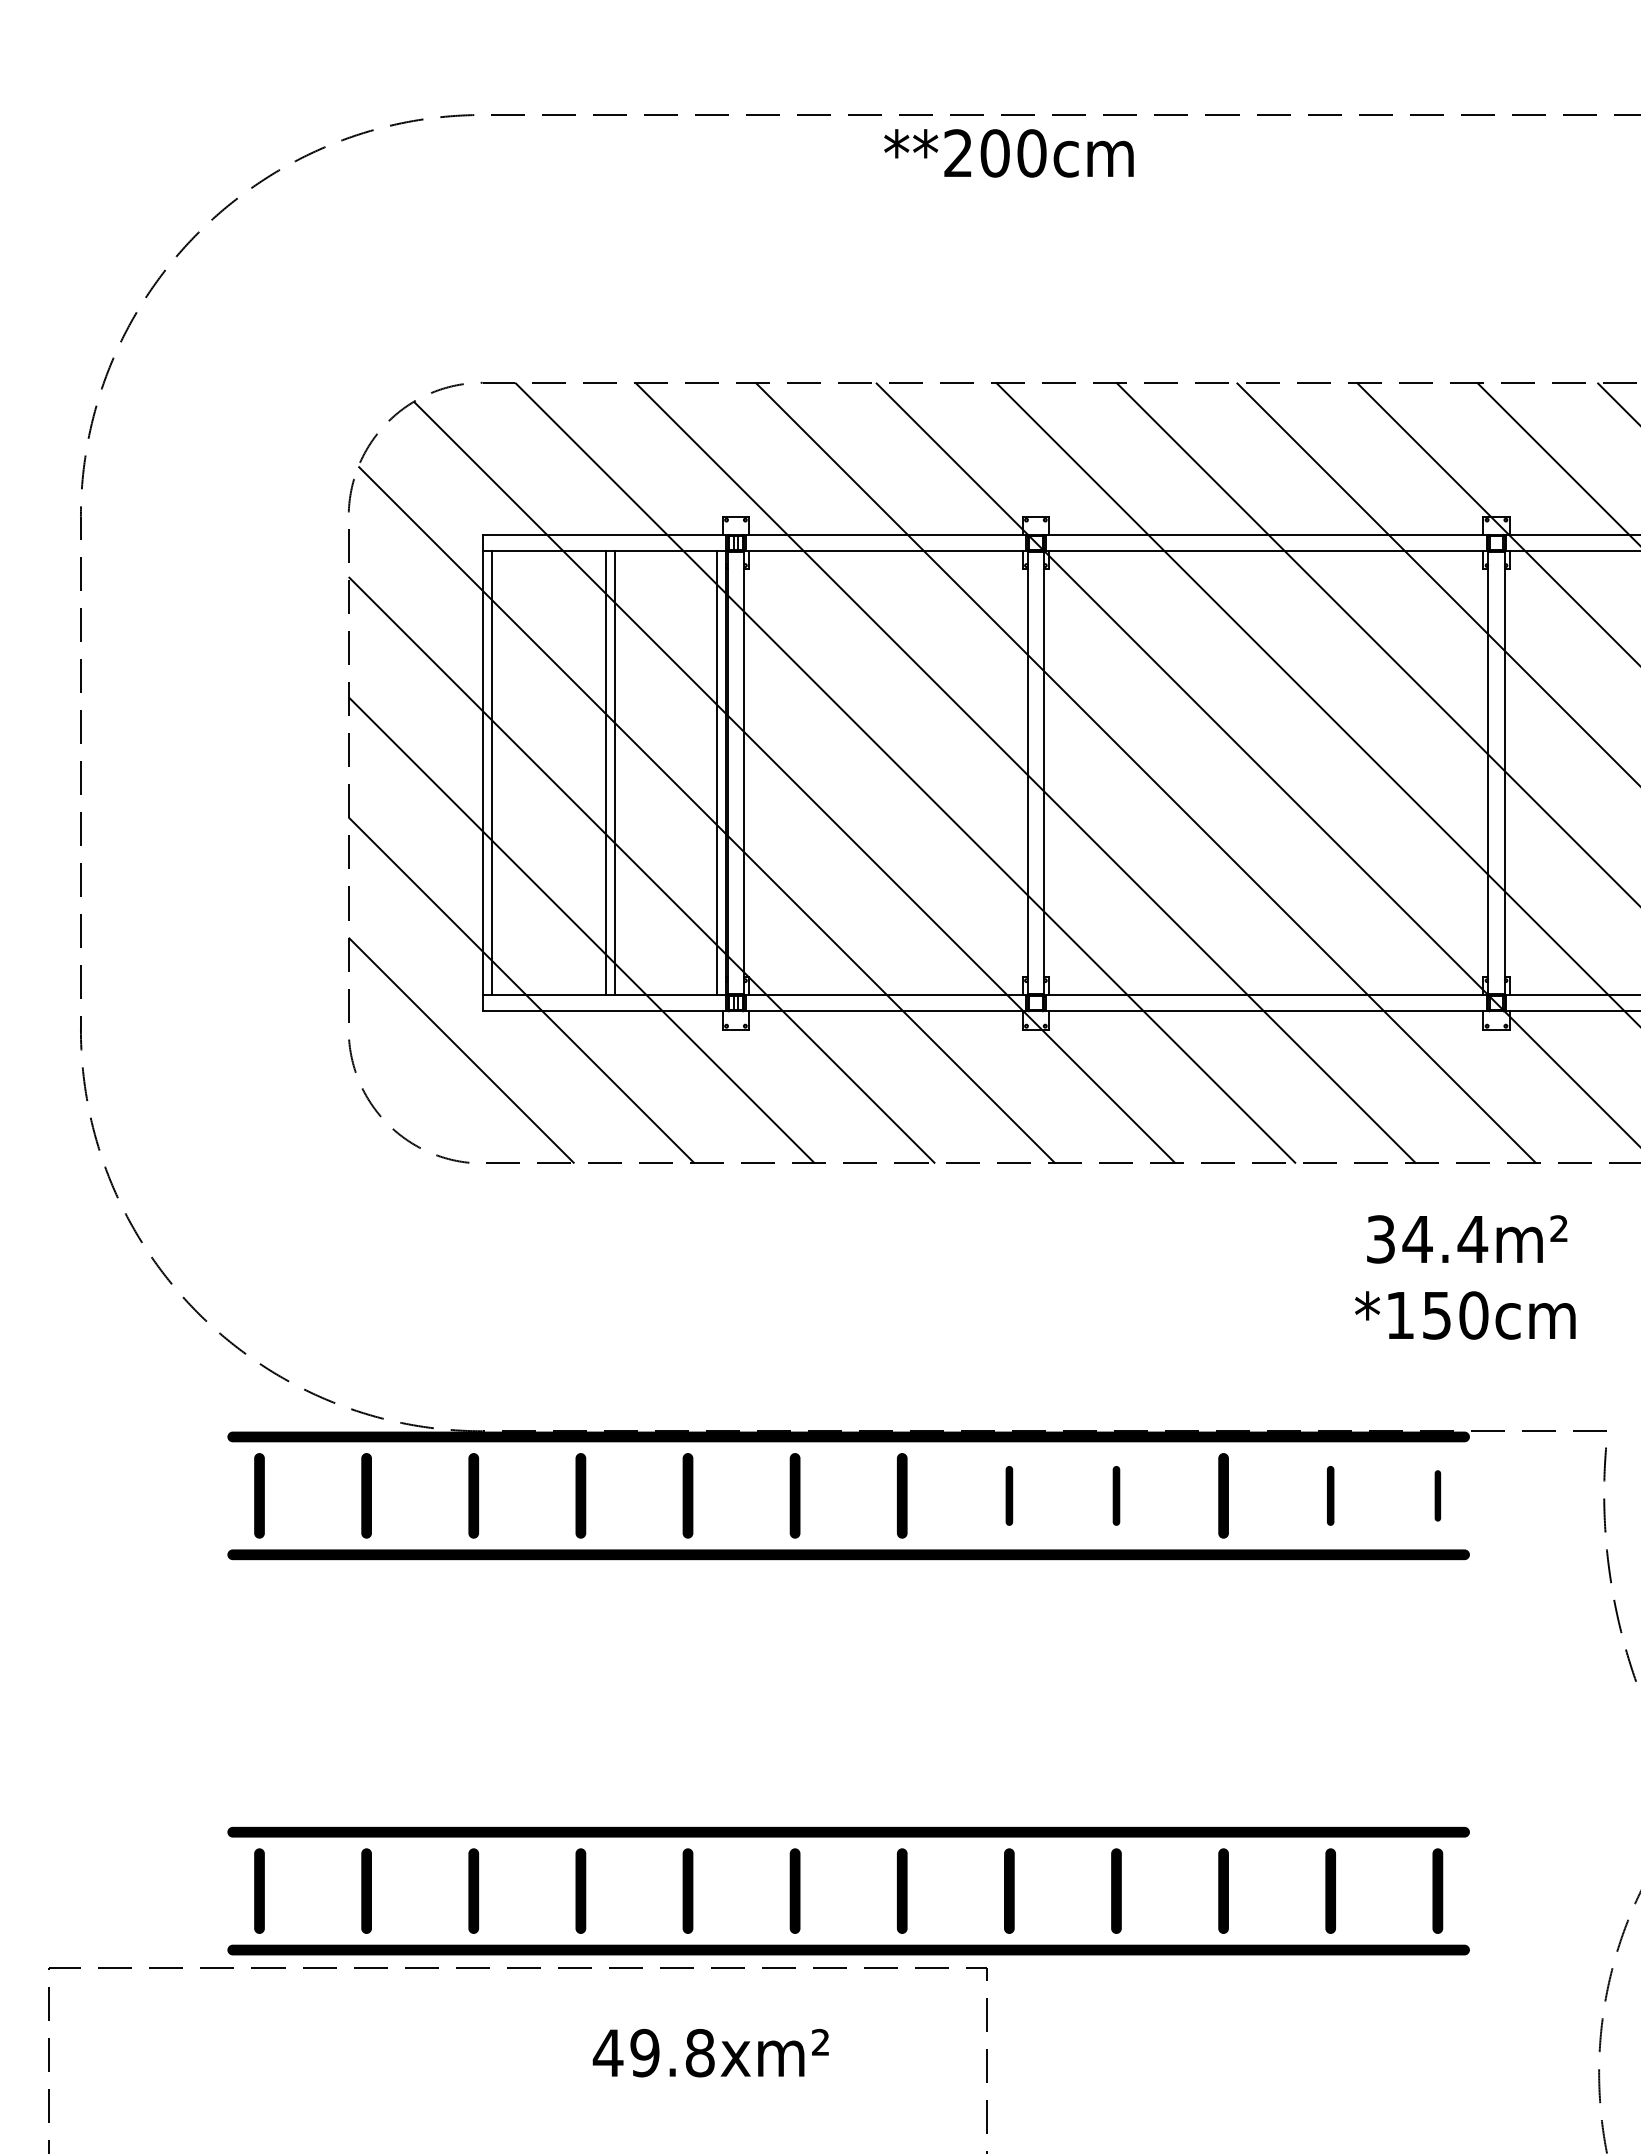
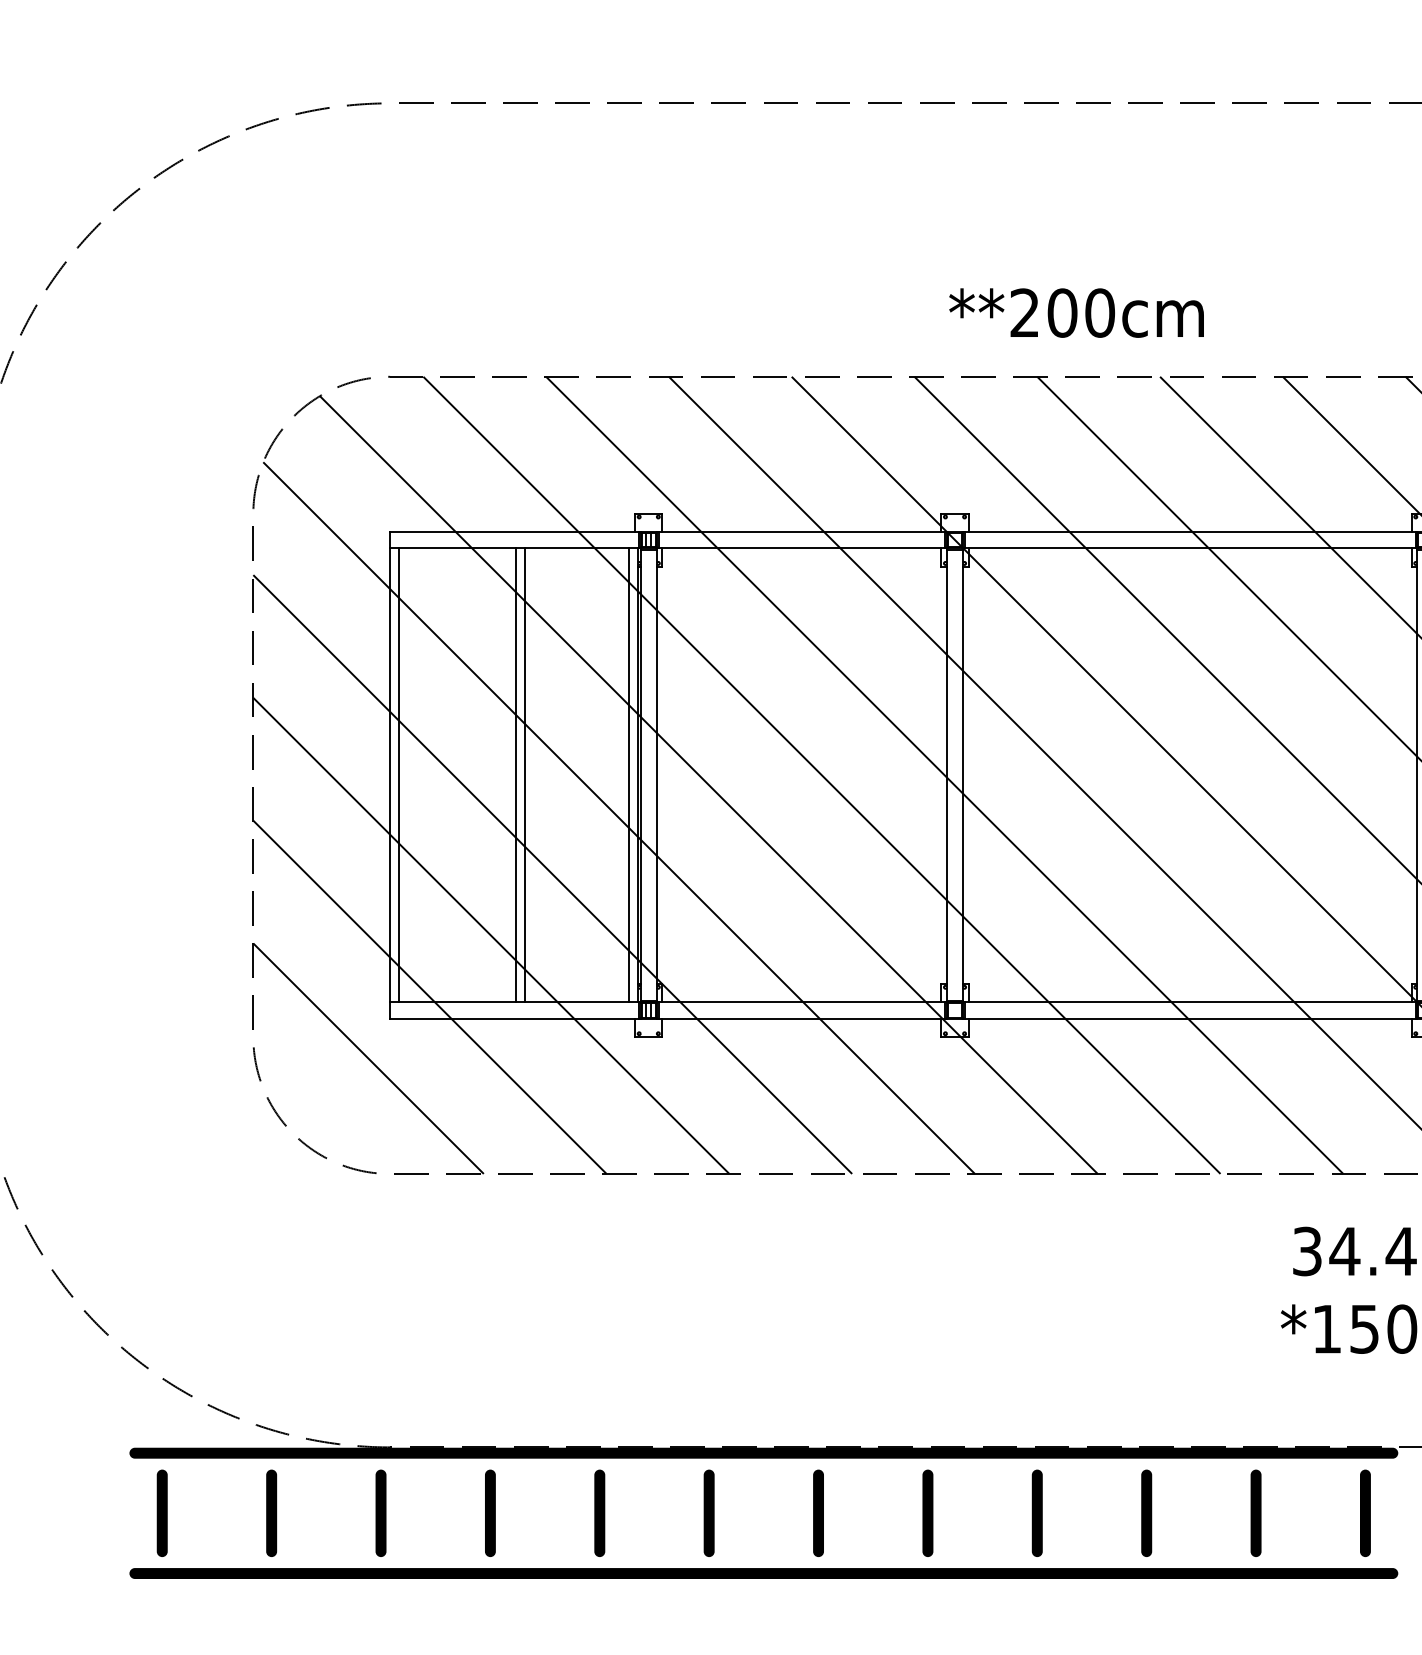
text: (1008, 153) -> (1076, 313), moved
part: (1009, 1495) -> (928, 1512), size x1.43
part: (1116, 1495) -> (1037, 1512), size x1.43
part: (1330, 1495) -> (1255, 1512), size x1.43
part: (1437, 1495) -> (1365, 1512), size x1.67

